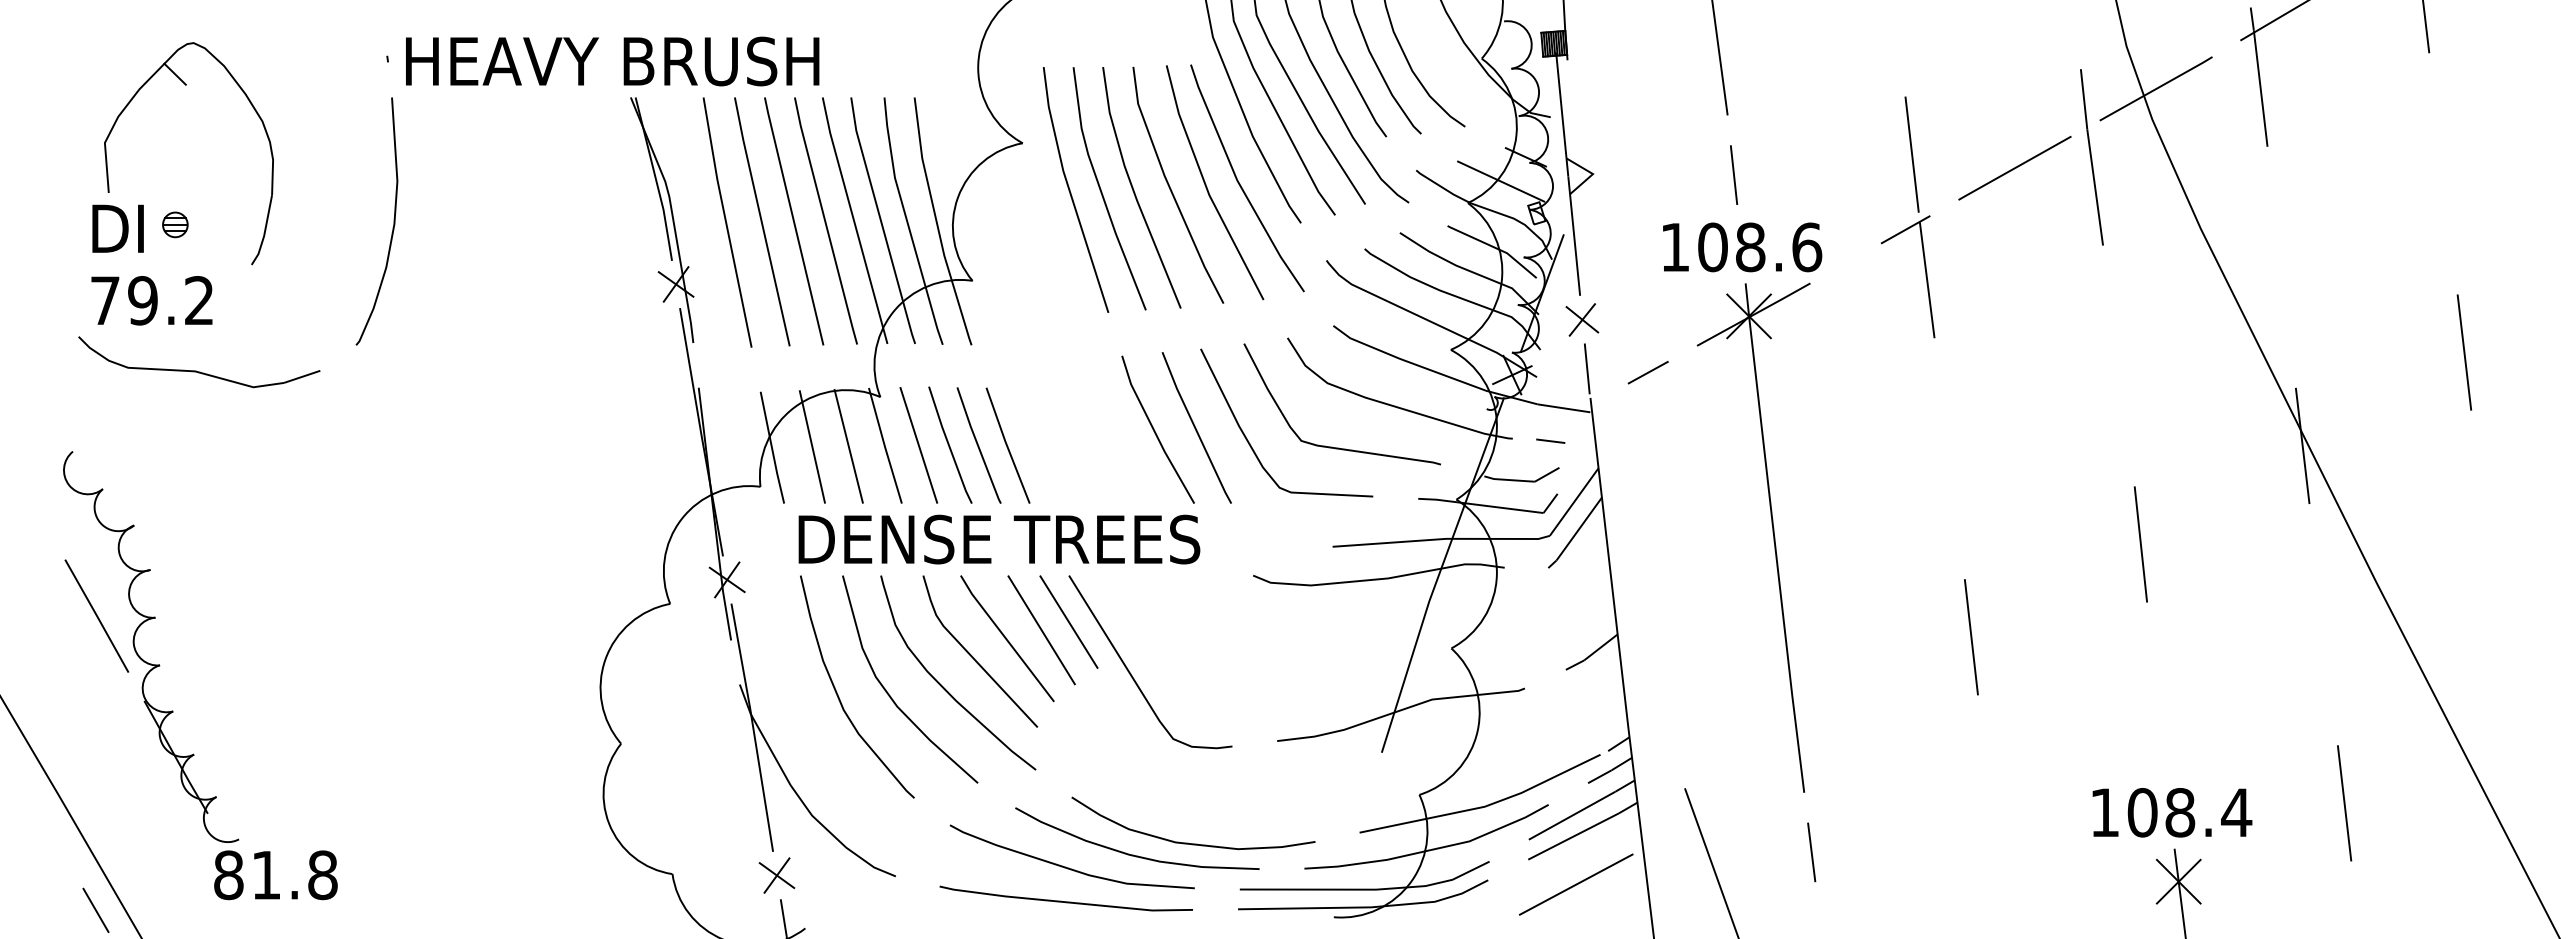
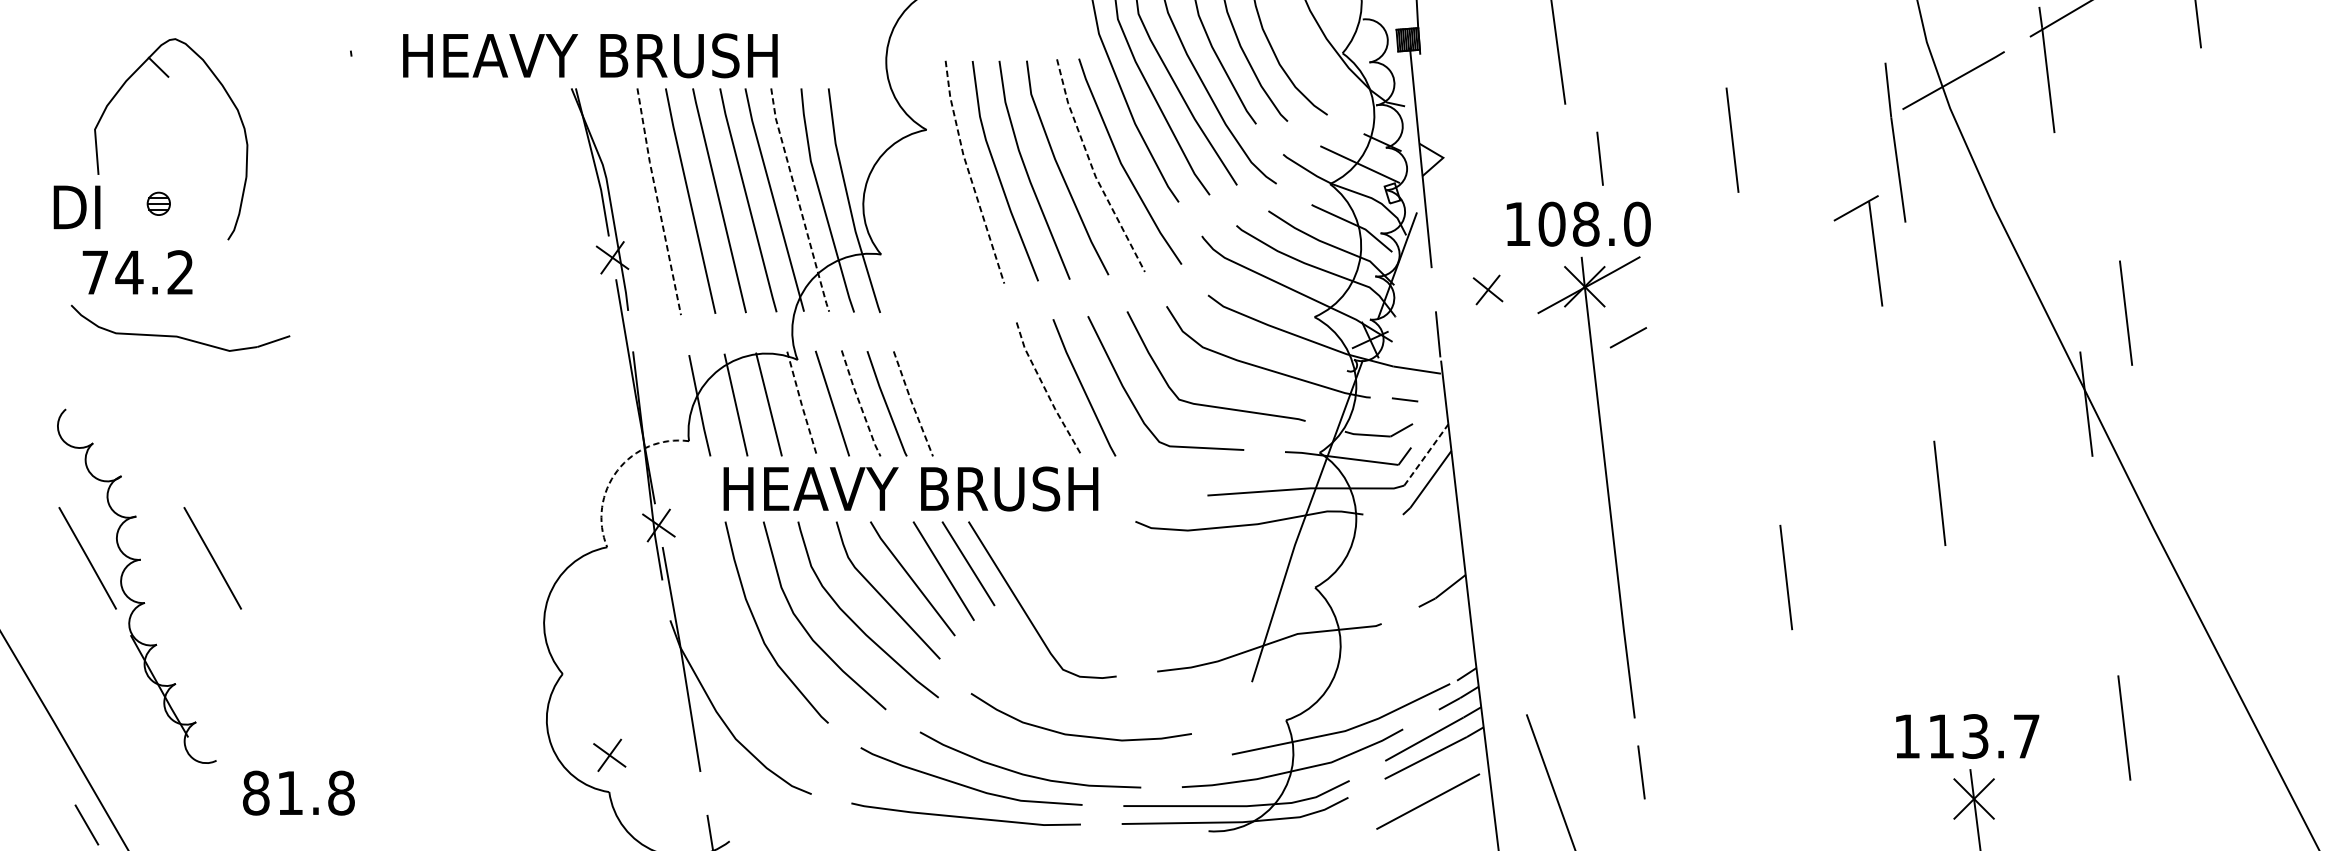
text: (612, 61) -> (590, 55), moved
line: (2014, 167) -> (1825, 151), removed
line: (1734, 174) -> (1600, 158), moved
line: (1206, 186) -> (1093, 169), solid -> dashed
line: (1069, 190) -> (969, 172), solid -> dashed
curve: (393, 221) -> (356, 200), removed
line: (881, 221) -> (798, 200), solid -> dashed
line: (726, 222) -> (658, 201), solid -> dashed
text: (117, 228) -> (76, 207), moved
text: (1807, 247) -> (1637, 224), 108.6 -> 108.0
part: (1925, 276) -> (1874, 250), moved
text: (142, 300) -> (129, 272), 79.2 -> 74.2
part: (1582, 319) -> (1488, 289), moved
line: (2463, 352) -> (2125, 313), moved
line: (1647, 372) -> (1627, 337), moved
line: (1154, 431) -> (1046, 391), solid -> dashed
line: (949, 445) -> (860, 403), solid -> dashed
line: (884, 446) -> (801, 404), solid -> dashed
line: (1007, 446) -> (912, 404), solid -> dashed
line: (1574, 502) -> (1426, 455), solid -> dashed
arc: (681, 519) -> (617, 470), solid -> dashed
text: (1008, 539) -> (913, 488), DENSE TREES -> HEAVY BRUSH
line: (234, 615) -> (212, 557), added
text: (2189, 812) -> (1983, 736), 108.4 -> 113.7
curve: (1188, 842) -> (1076, 734), moved
text: (275, 875) -> (298, 793), moved
part: (776, 875) -> (609, 755), moved

